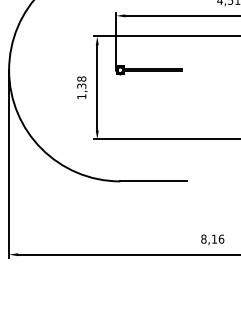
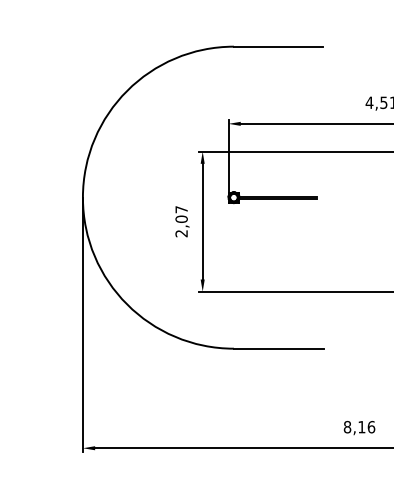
text: (81, 87) -> (181, 221), 1,38 -> 2,07

